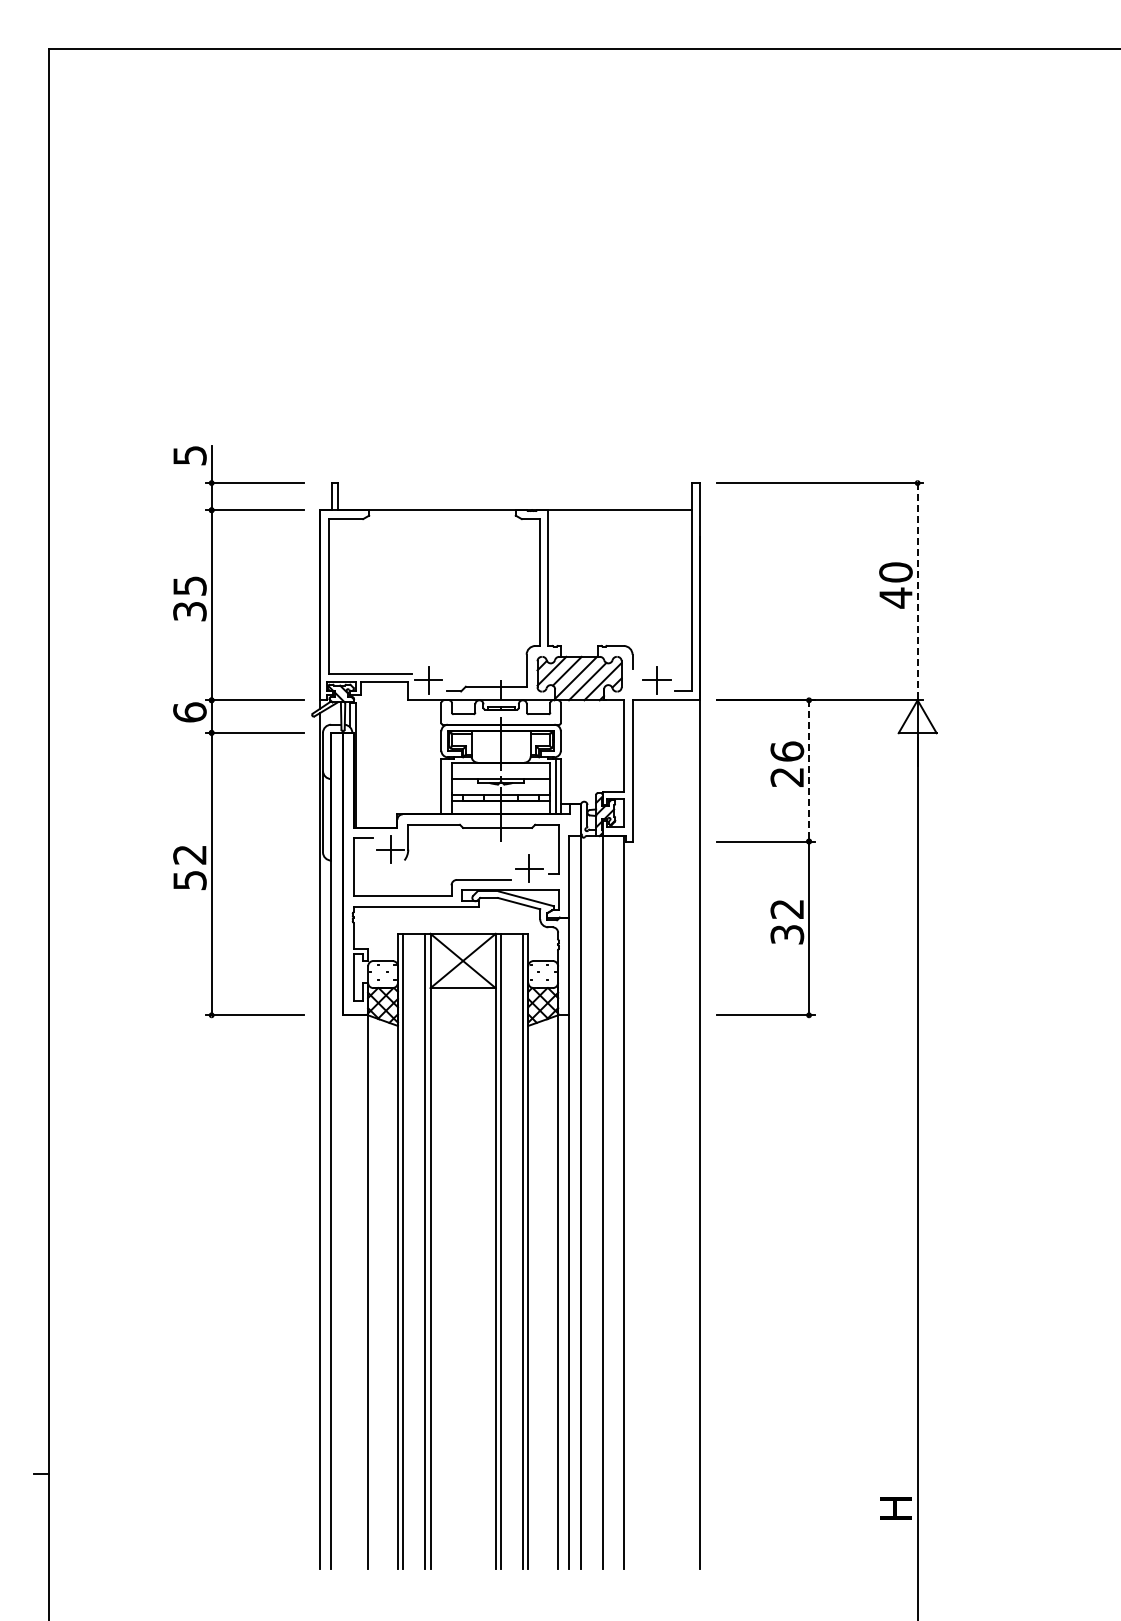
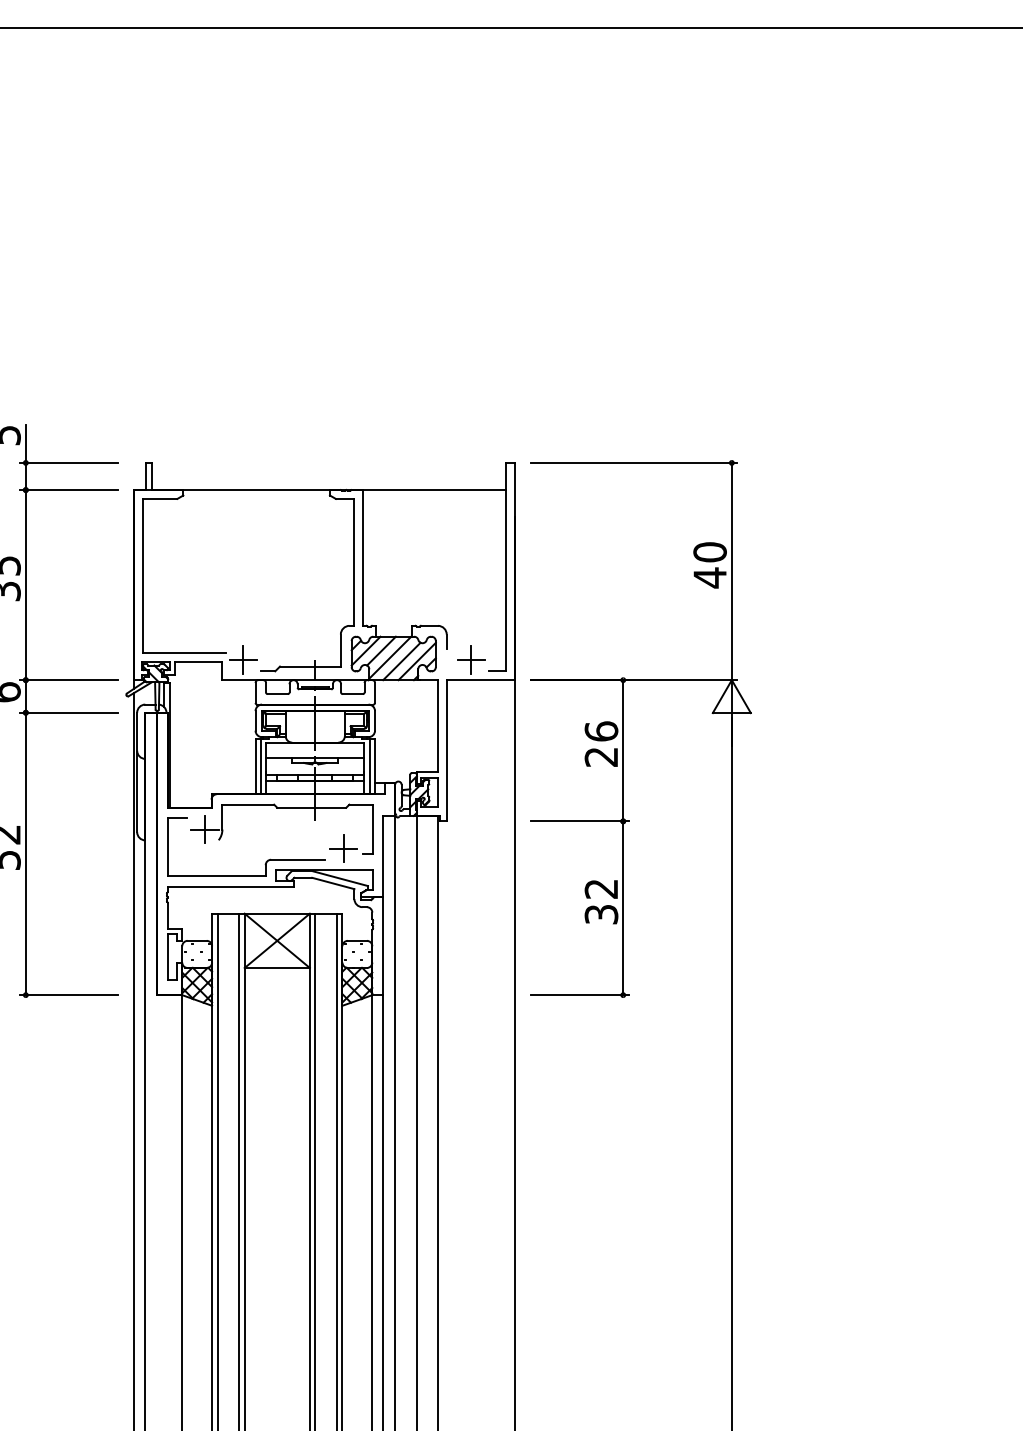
line: (917, 591) -> (731, 571), dashed -> solid
line: (809, 770) -> (623, 750), dashed -> solid
line: (446, 786) -> (260, 766), added

